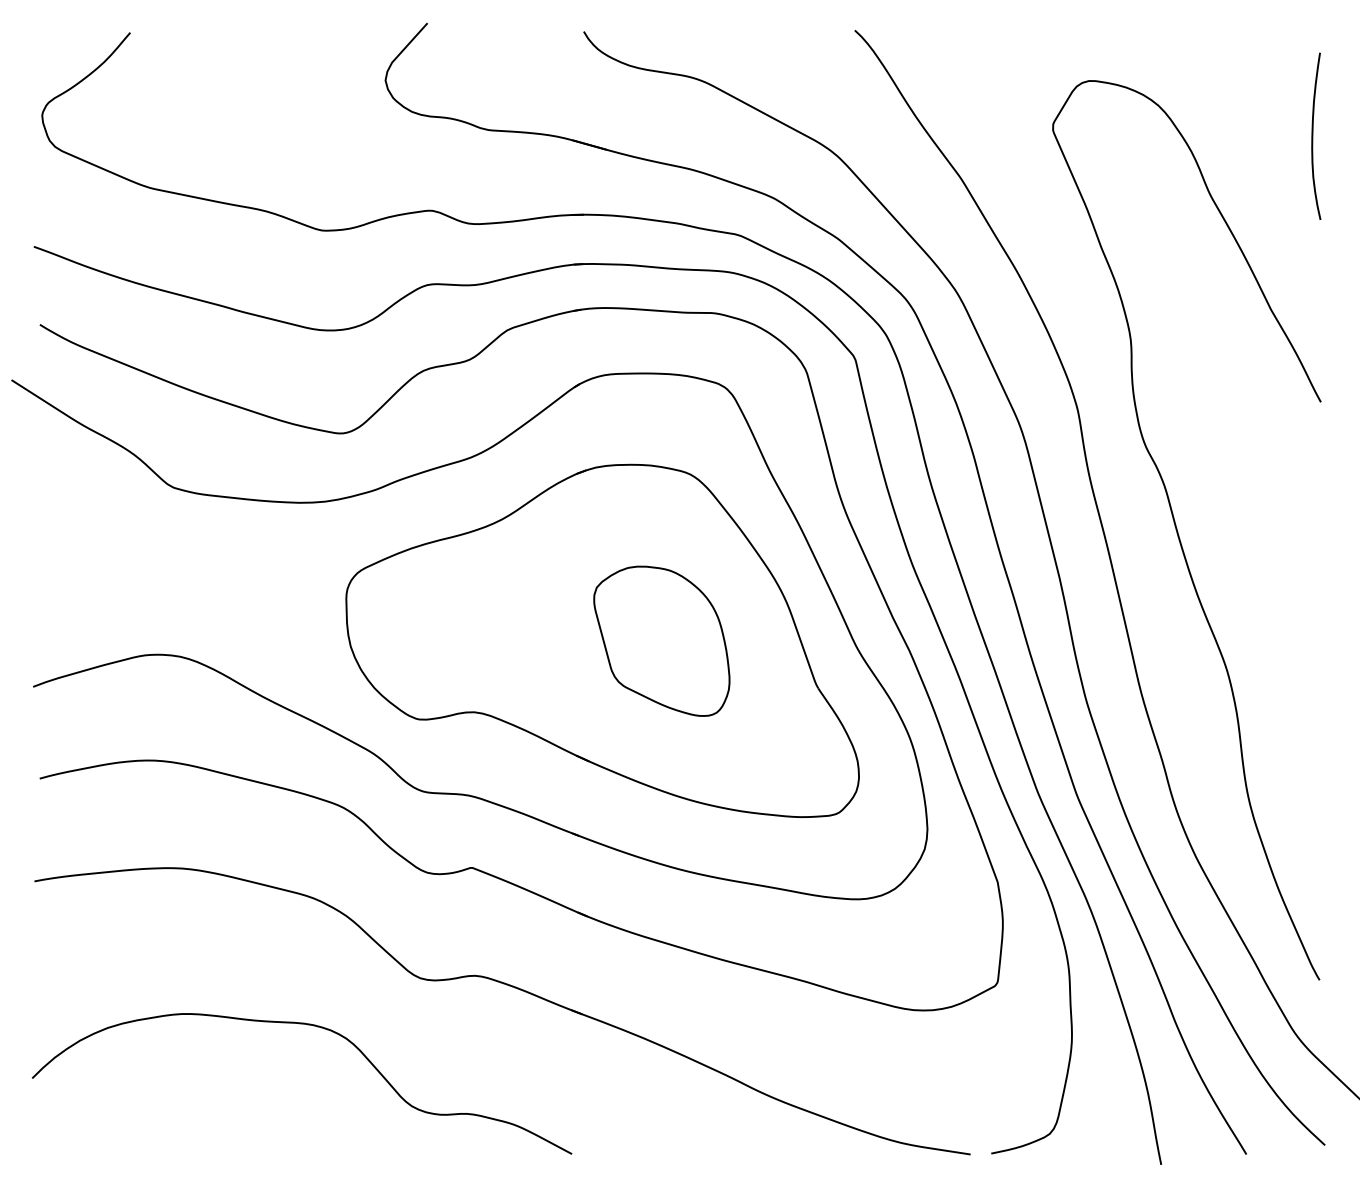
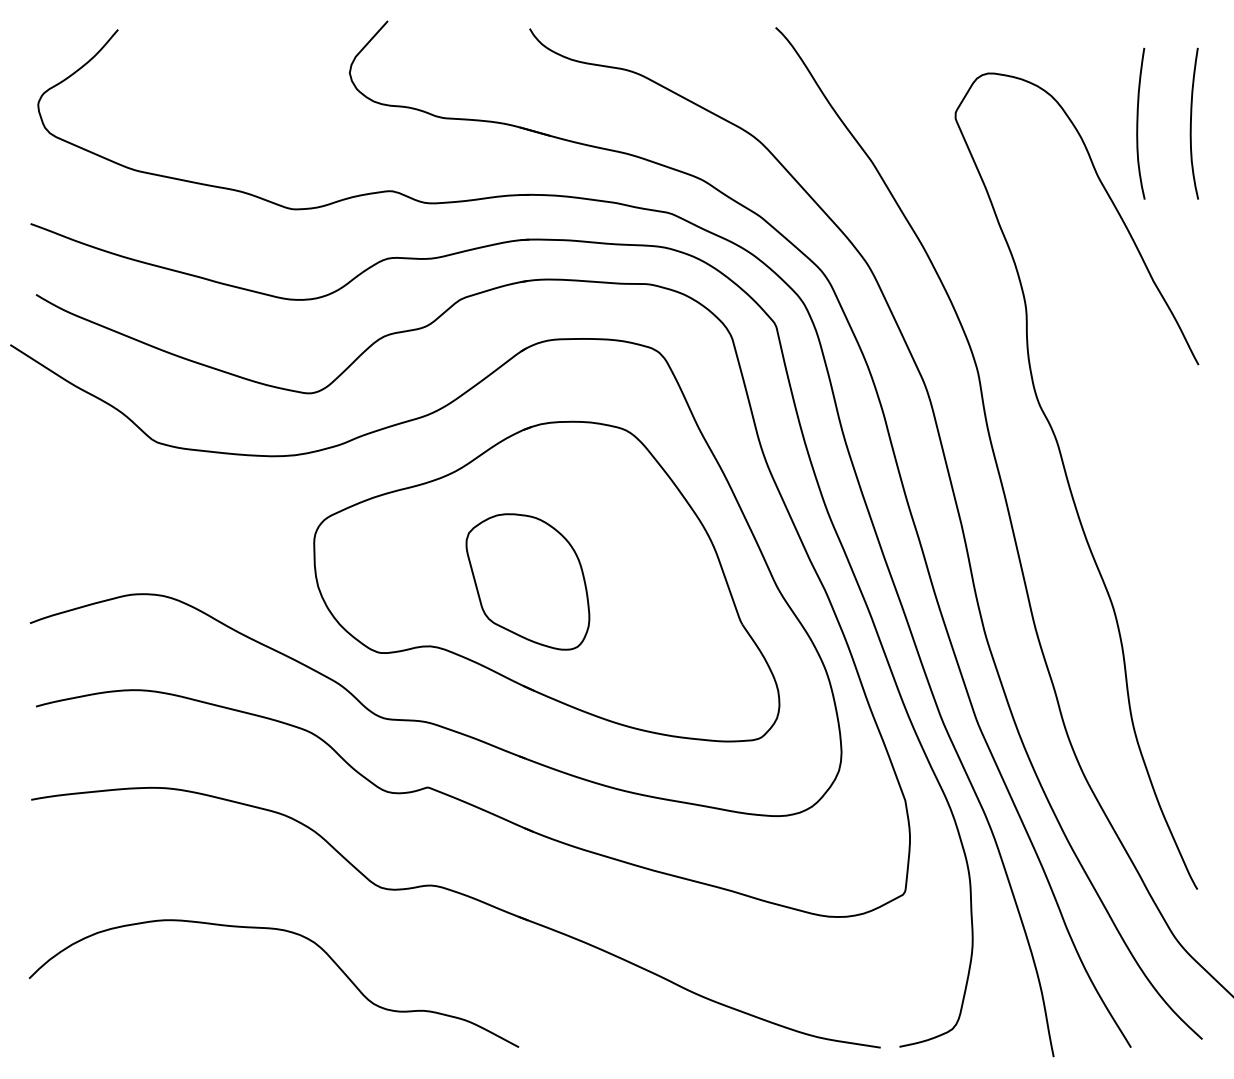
curve: (1254, 135) -> (1138, 122), added
part: (661, 640) -> (527, 581), moved

